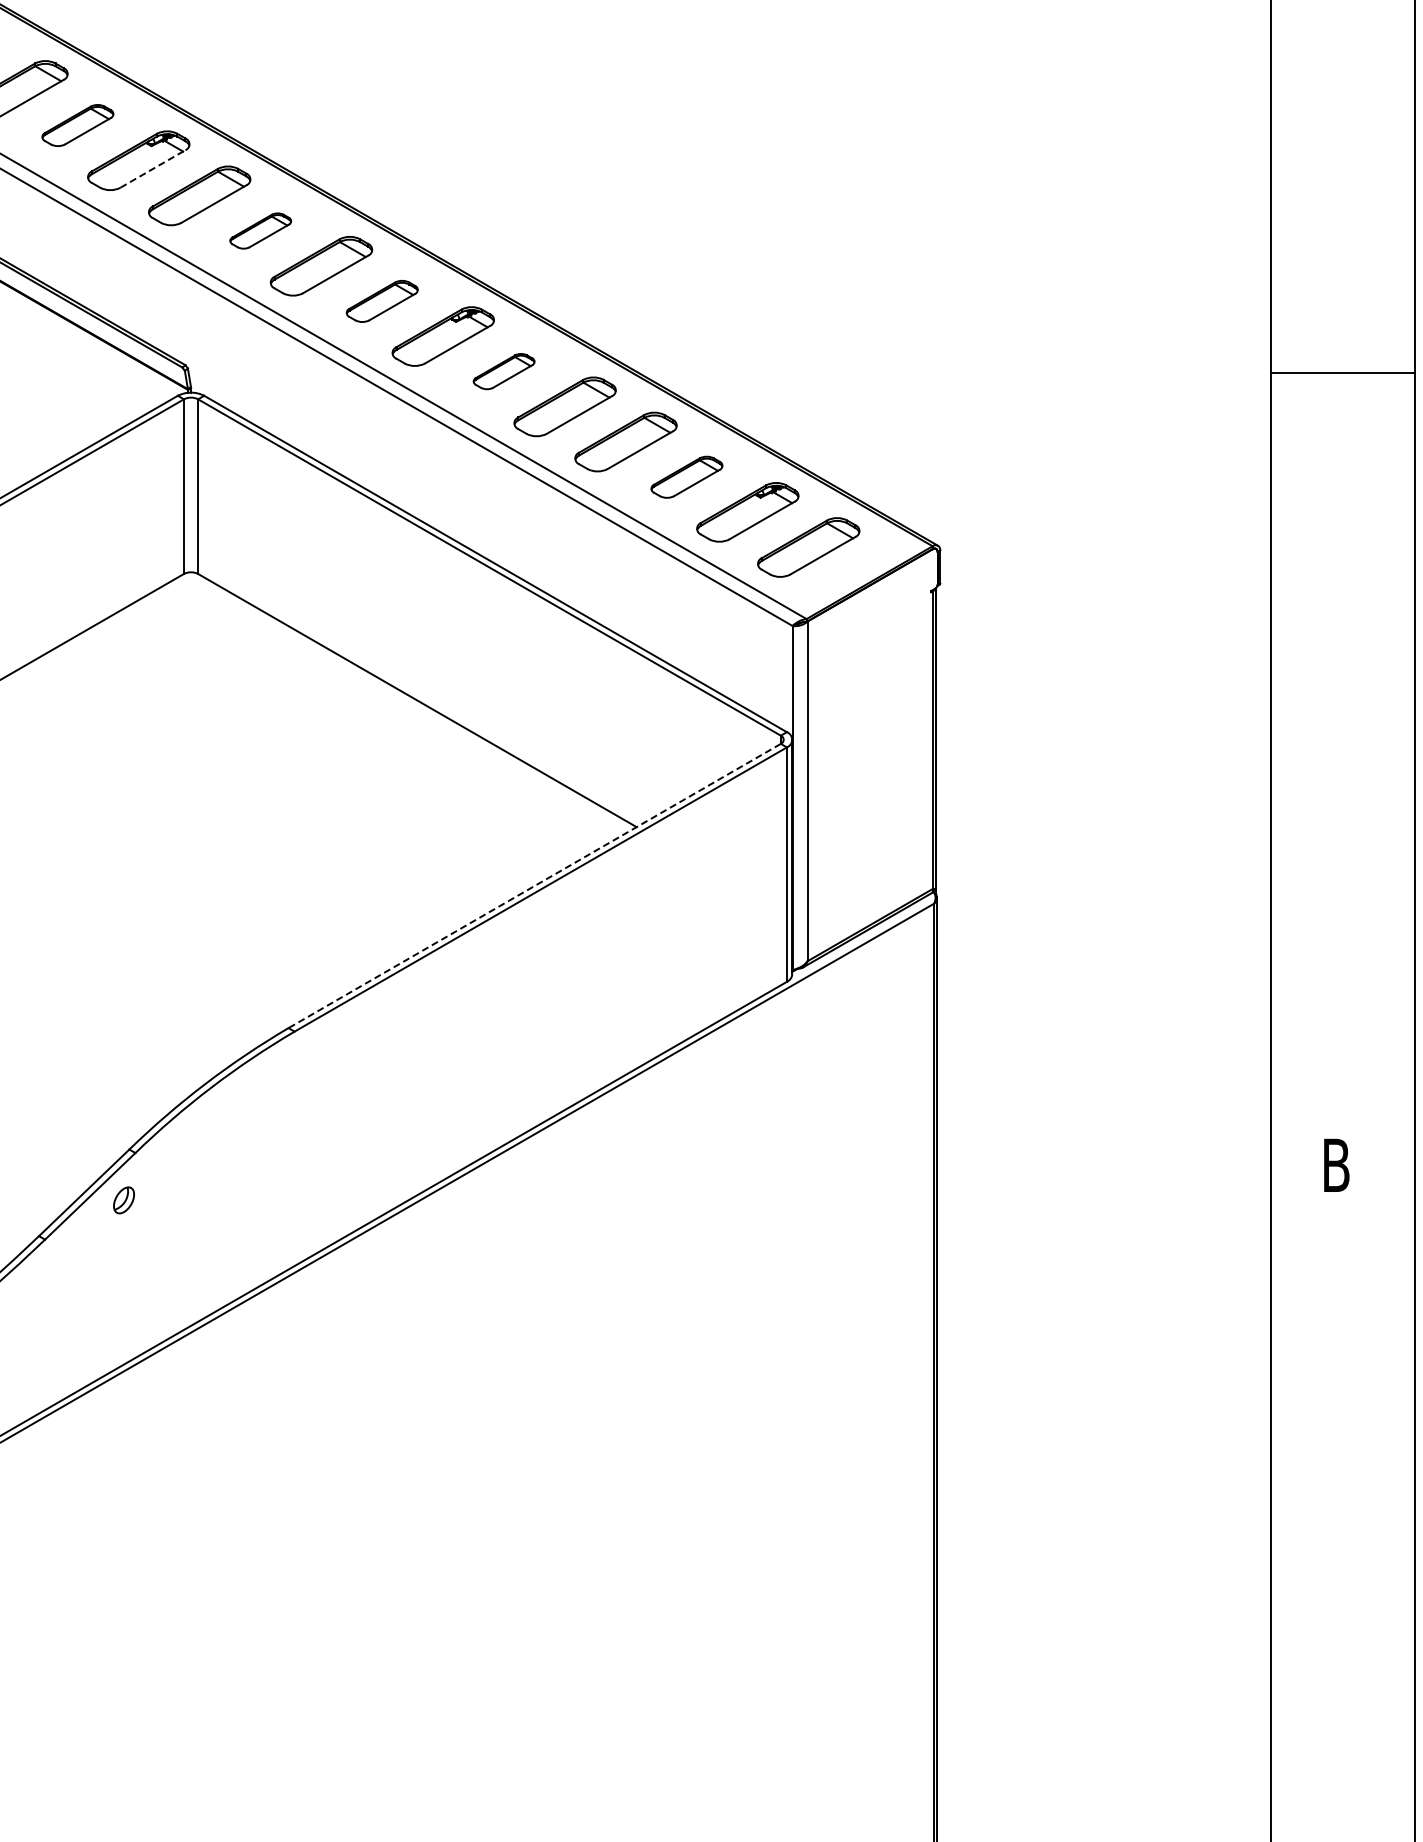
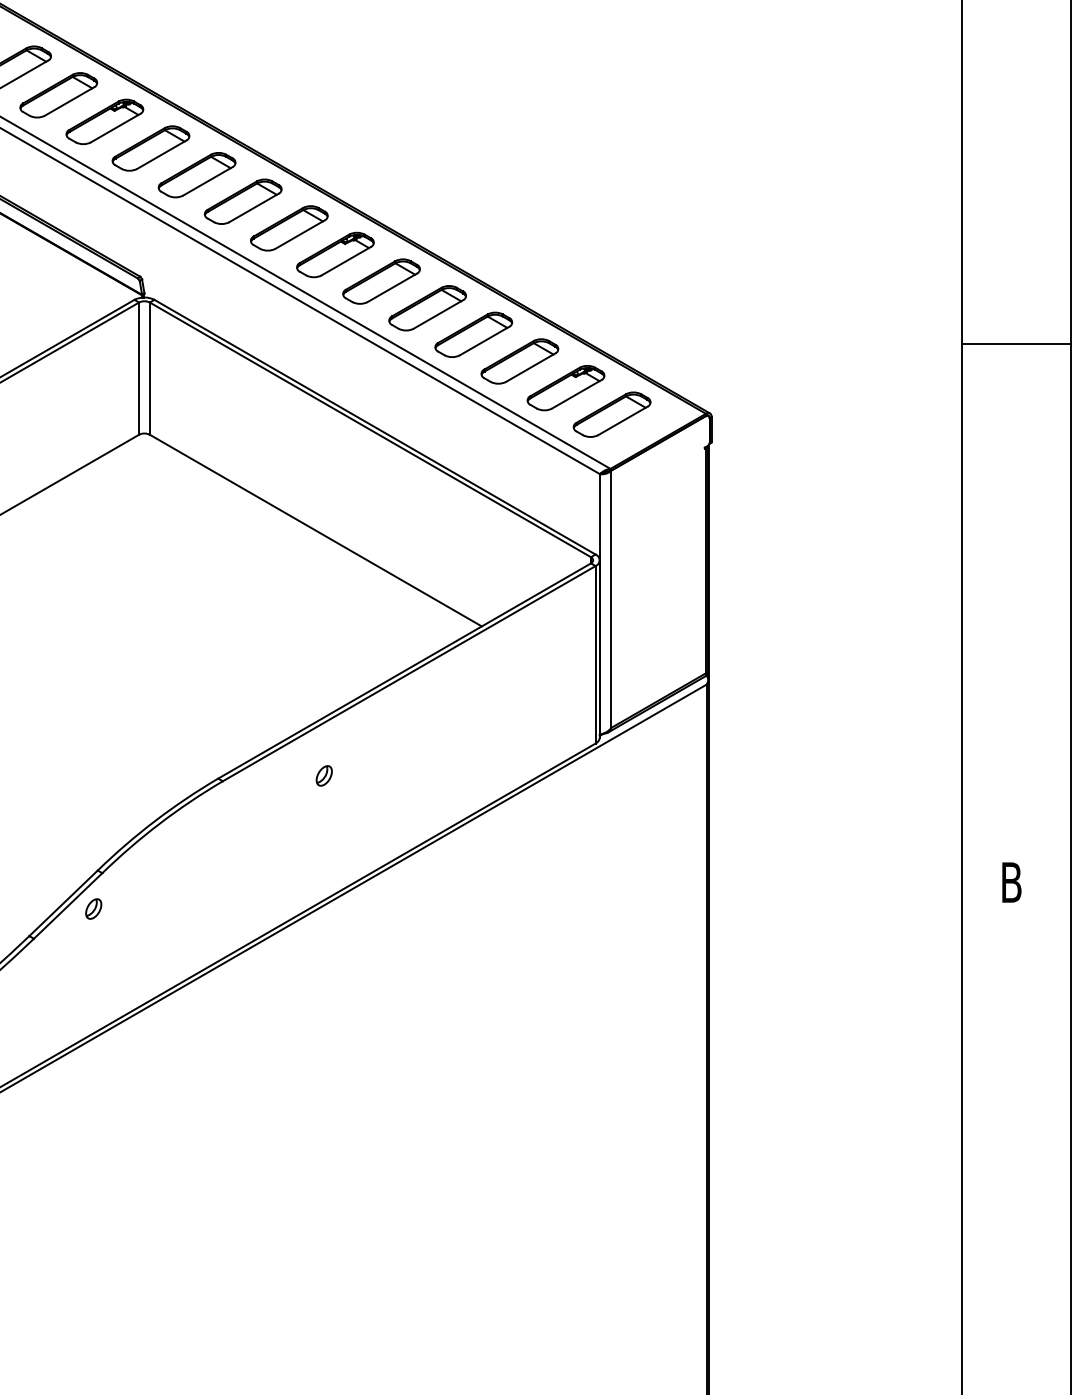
part: (77, 125) -> (58, 95), size x1.43
line: (153, 168) -> (116, 127), dashed -> solid
part: (260, 230) -> (197, 174), size x1.67
part: (381, 301) -> (288, 228), size x1.43
part: (503, 371) -> (381, 281), size x1.67
line: (1343, 372) -> (1016, 344), moved
part: (686, 477) -> (519, 361), size x1.43
line: (534, 886) -> (404, 671), dashed -> solid
part: (428, 1024) -> (324, 775), added

